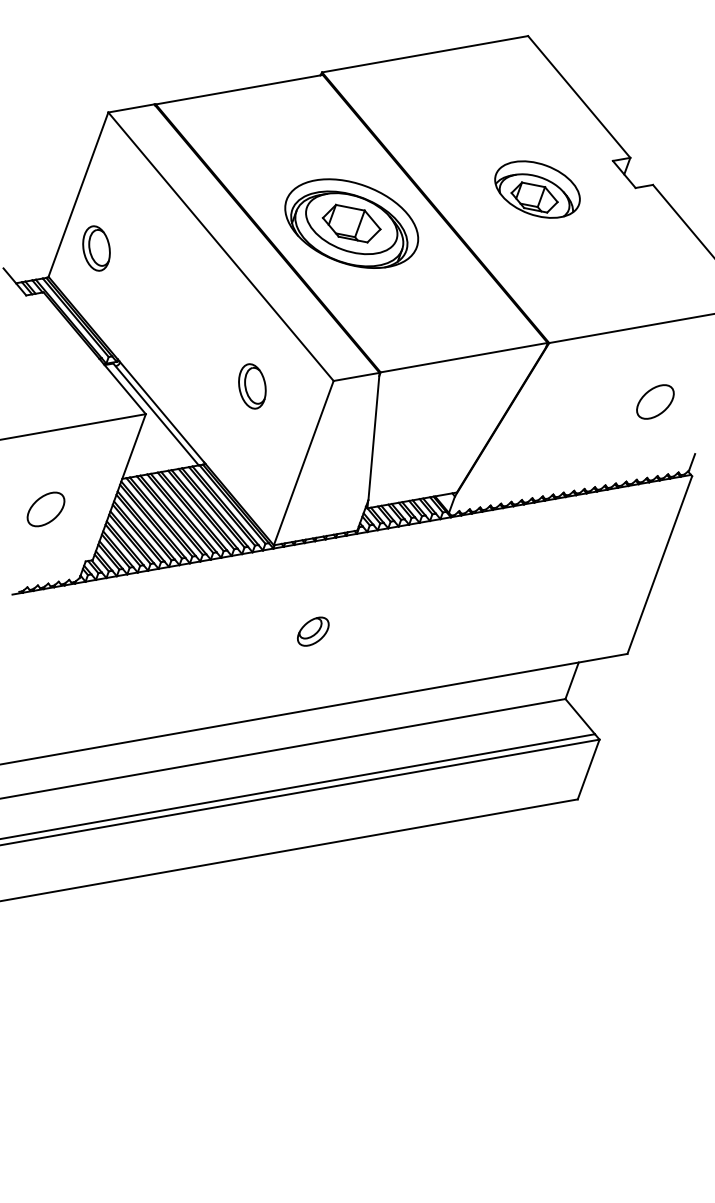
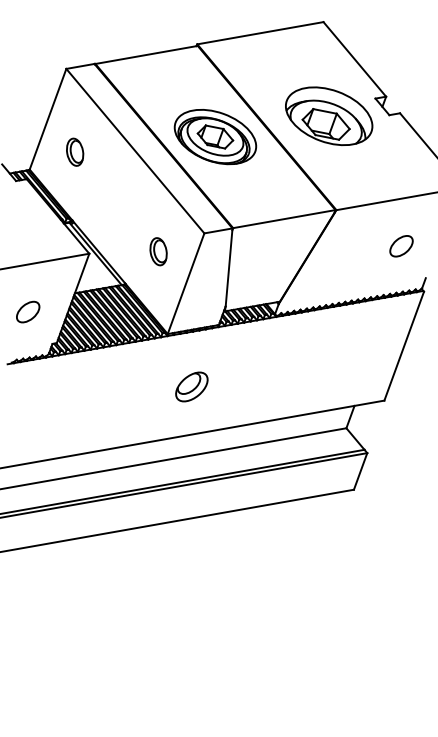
part: (537, 188) -> (329, 115), size x1.67
part: (97, 247) -> (75, 151), moved
part: (252, 386) -> (158, 251), moved
part: (312, 630) -> (191, 386), size x1.67

